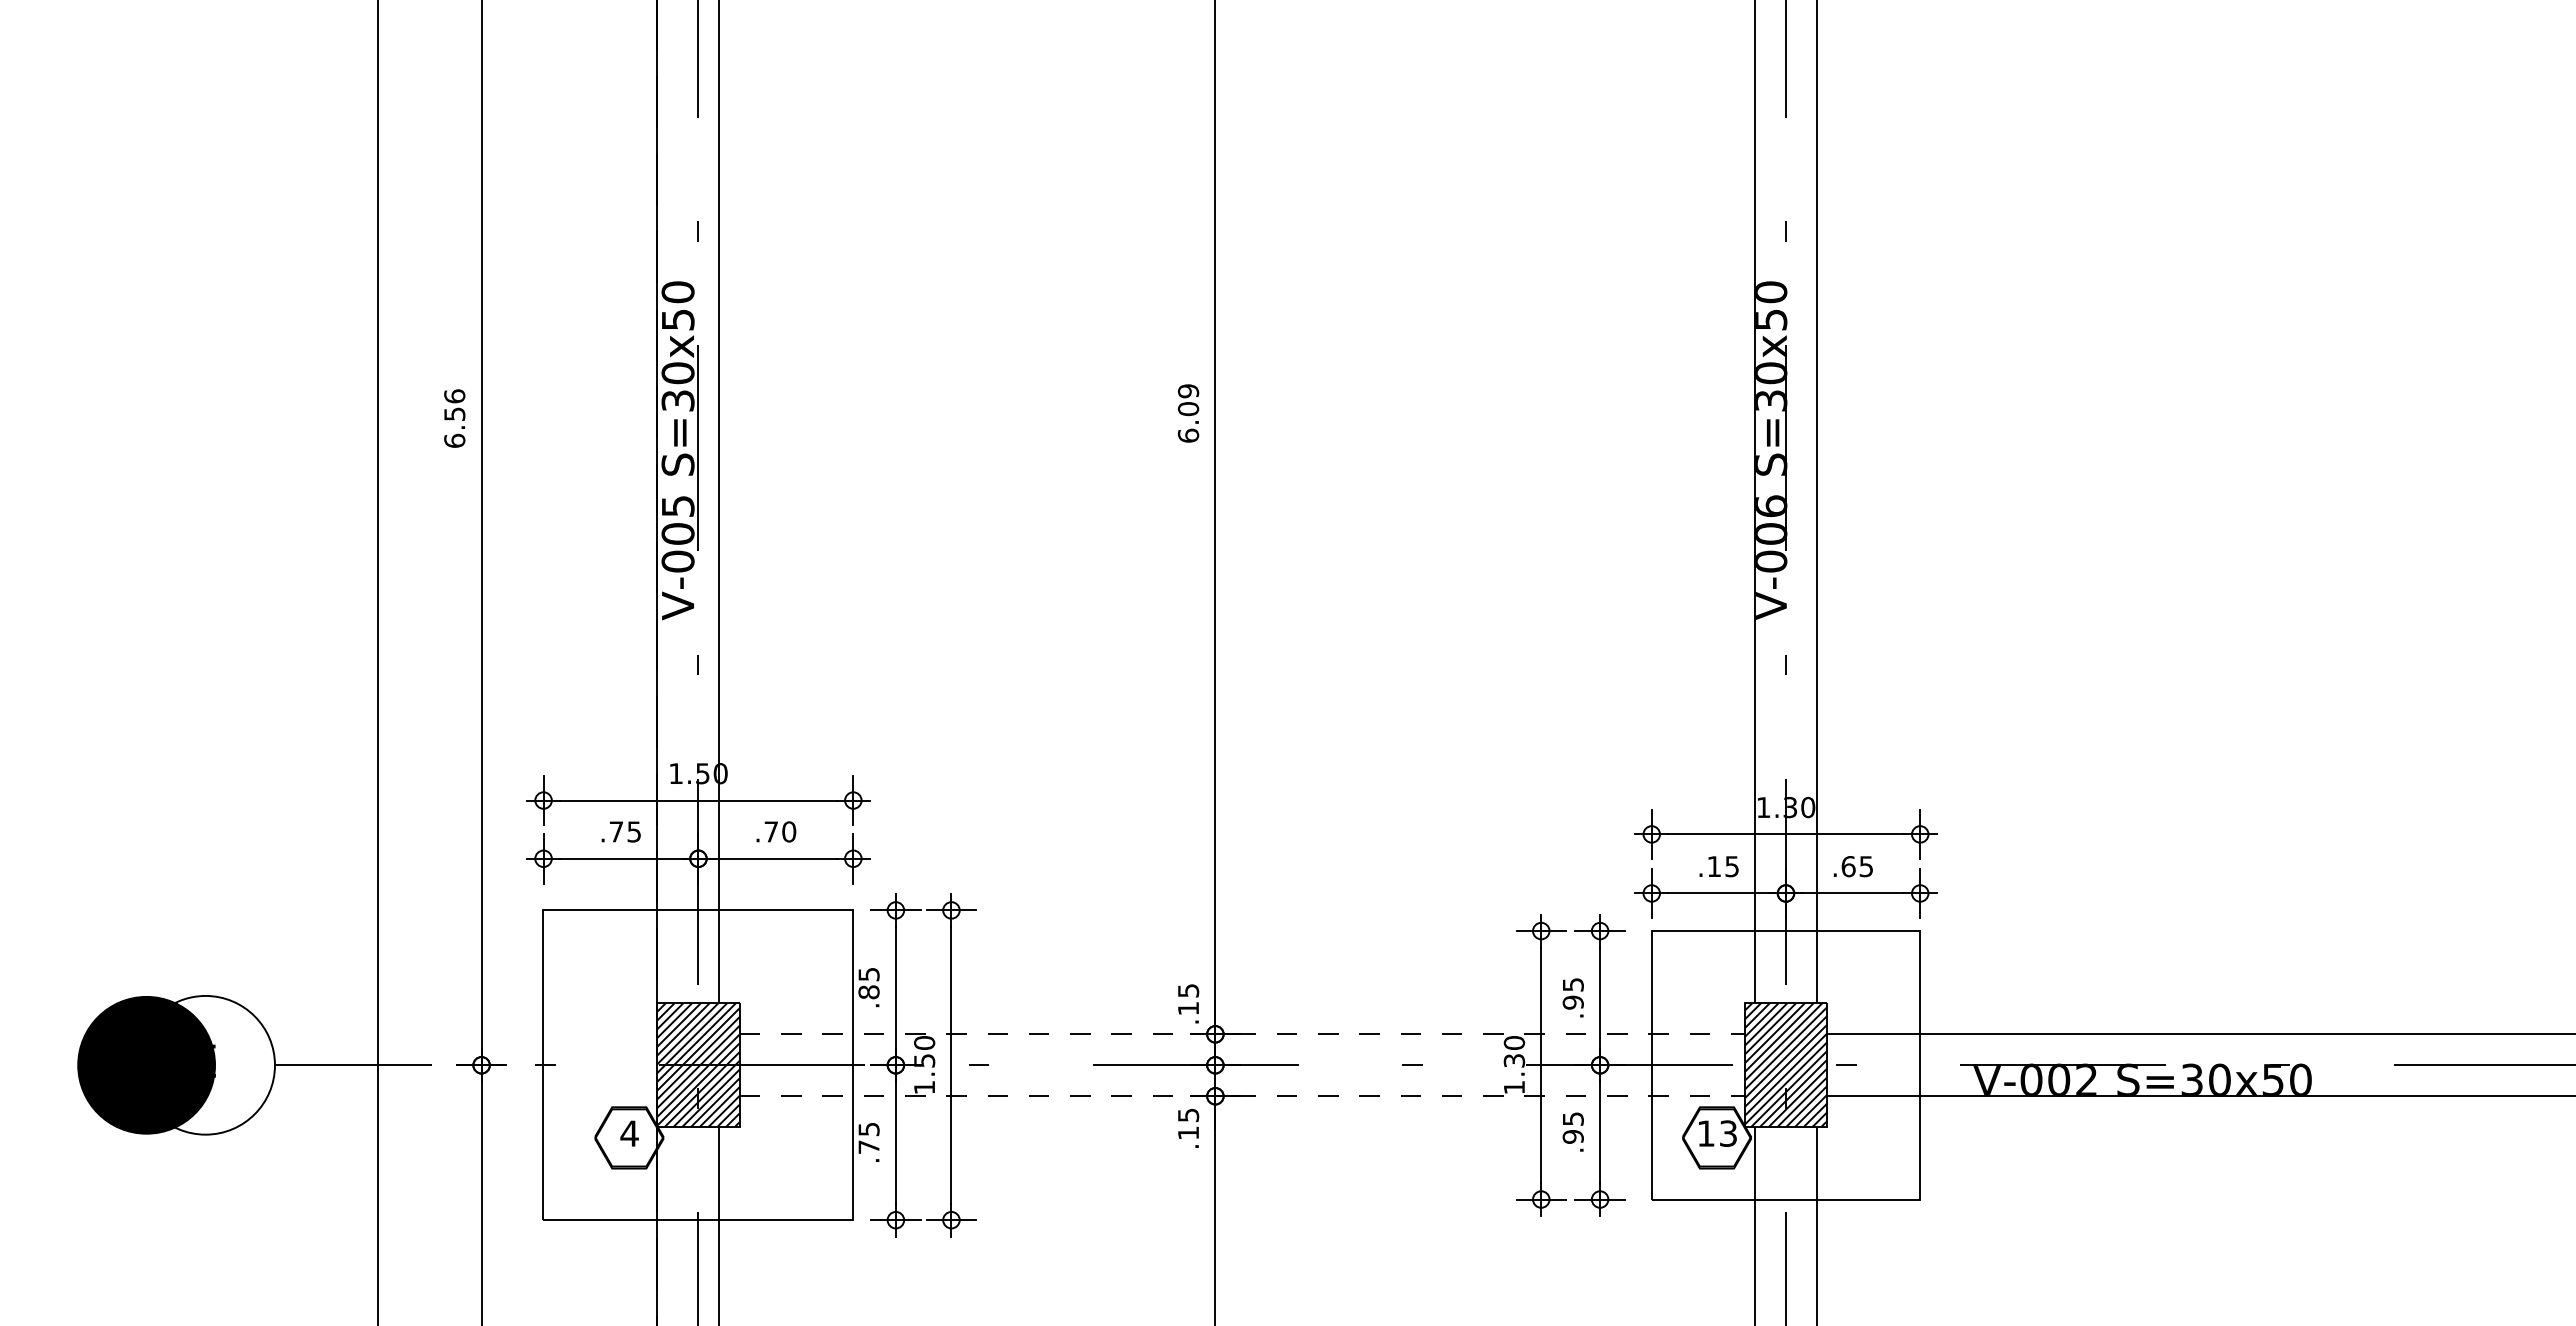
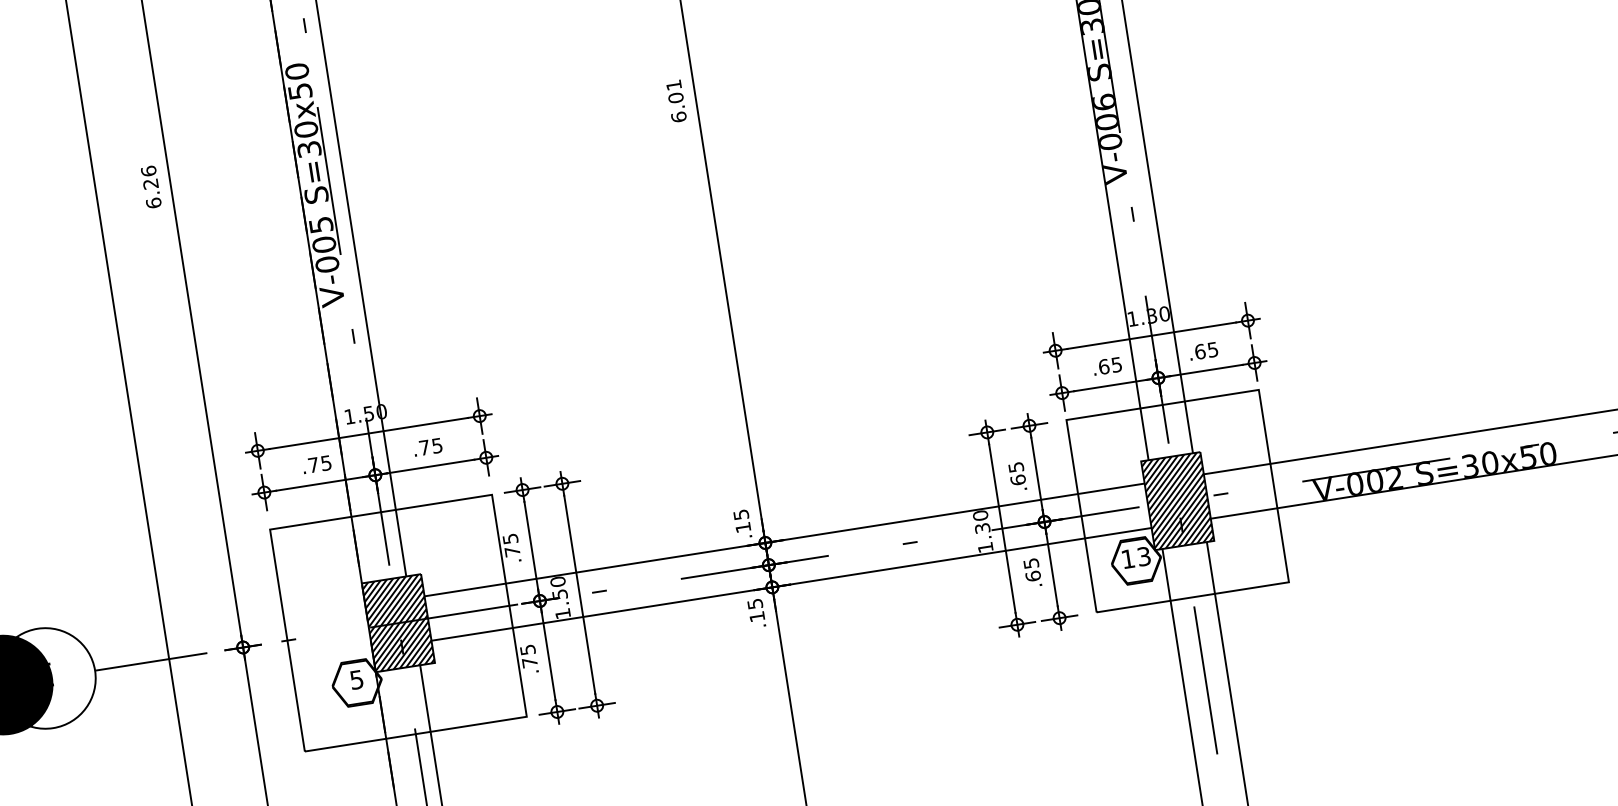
text: (1188, 391) -> (674, 85), 6.09 -> 6.01
text: (454, 414) -> (150, 184), 6.56 -> 6.26
text: (789, 831) -> (437, 445), .70 -> .75
text: (1714, 866) -> (1104, 366), .15 -> .65
text: (868, 992) -> (512, 551), .85 -> .75
text: (1572, 1002) -> (1017, 480), .95 -> .65
line: (1242, 1034) -> (784, 540), dashed -> solid
line: (1242, 1096) -> (791, 584), dashed -> solid
text: (629, 1133) -> (356, 679), 4 -> 5
text: (1572, 1136) -> (1032, 576), .95 -> .65

